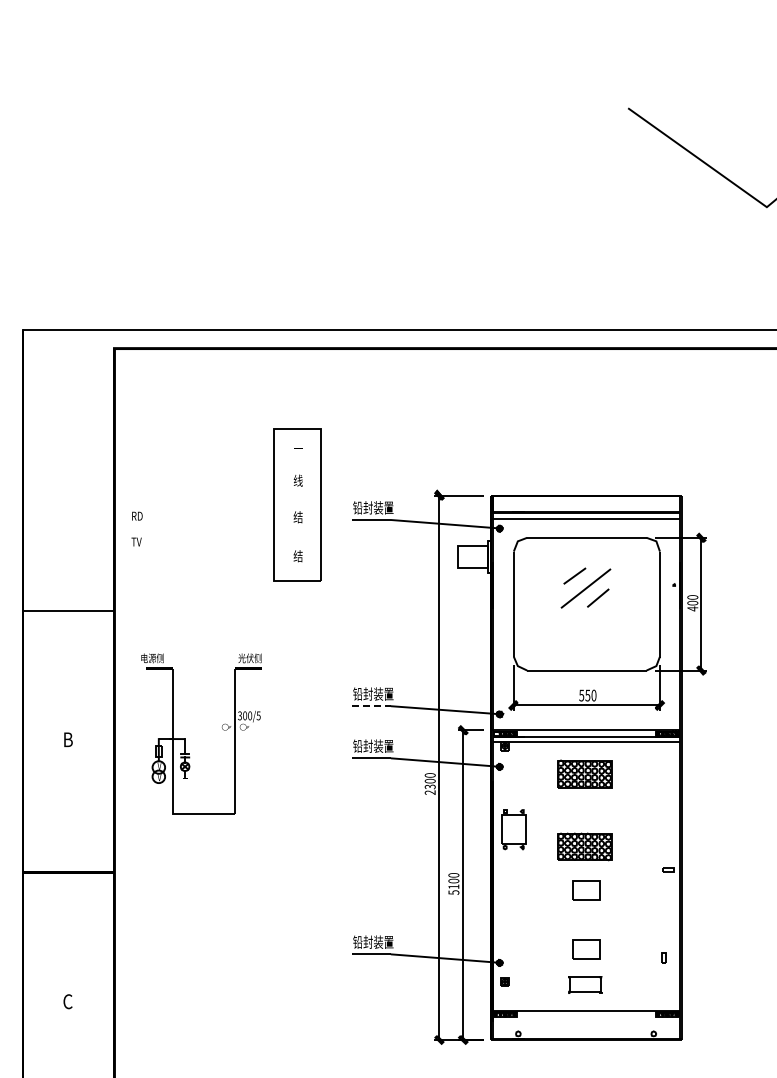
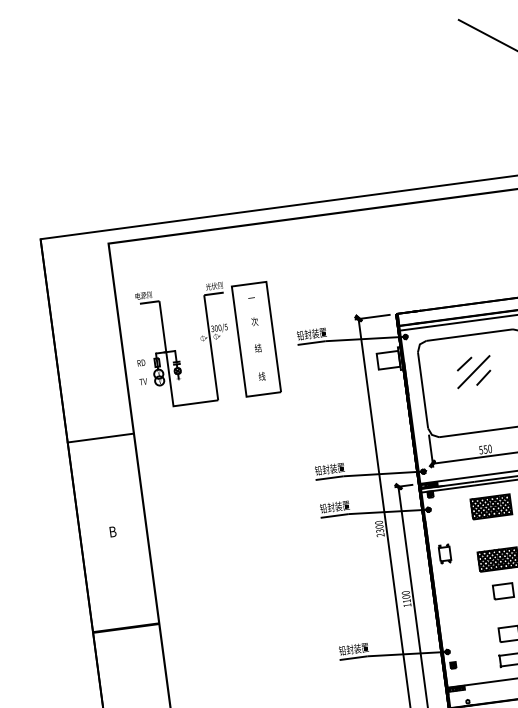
text: (297, 480) -> (254, 321), 线 -> 次
text: (297, 556) -> (261, 376), 结 -> 线
line: (372, 706) -> (330, 478), dashed -> solid
part: (185, 738) -> (175, 350), moved
part: (513, 829) -> (444, 553), size x0.62
text: (453, 892) -> (407, 605), 5100 -> 1100

